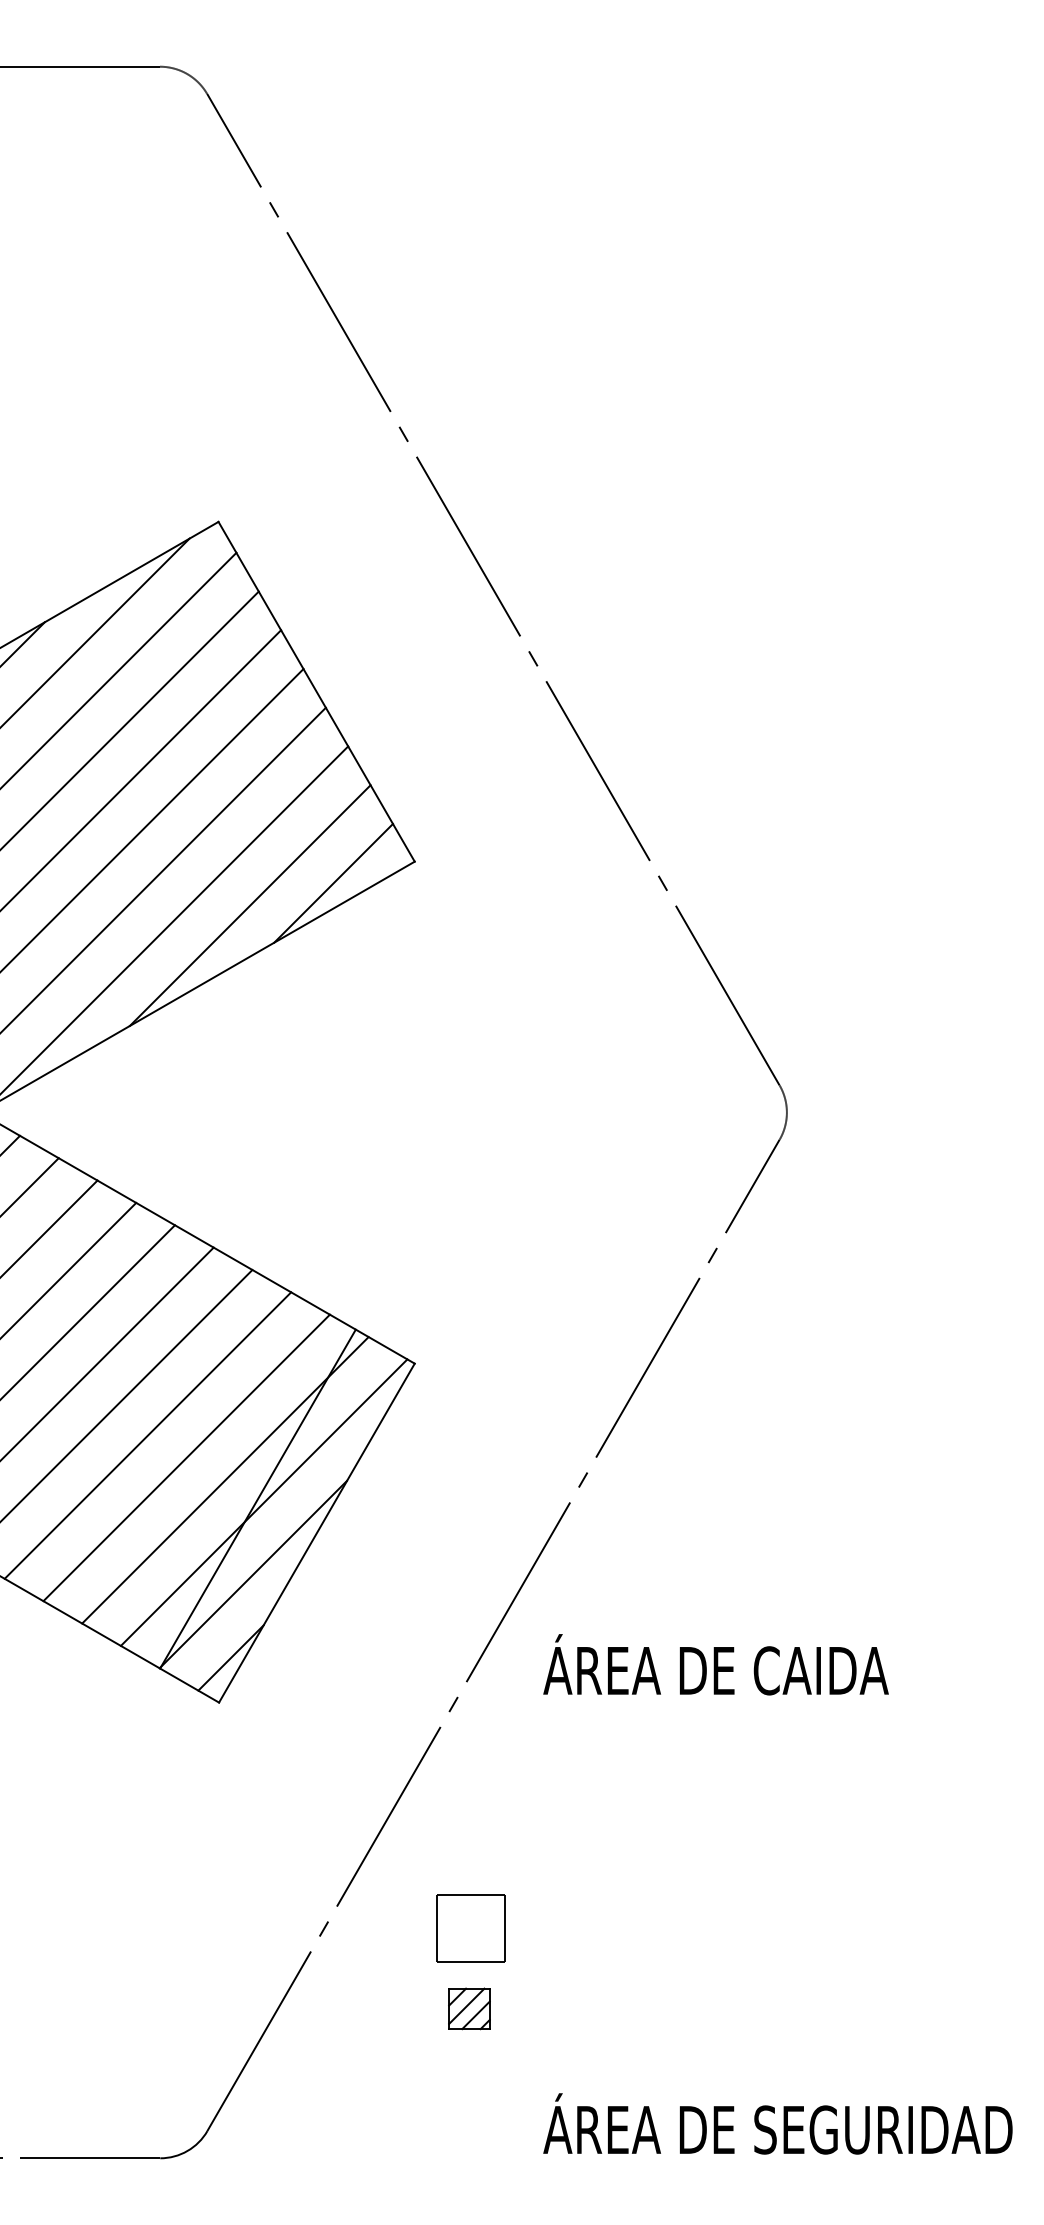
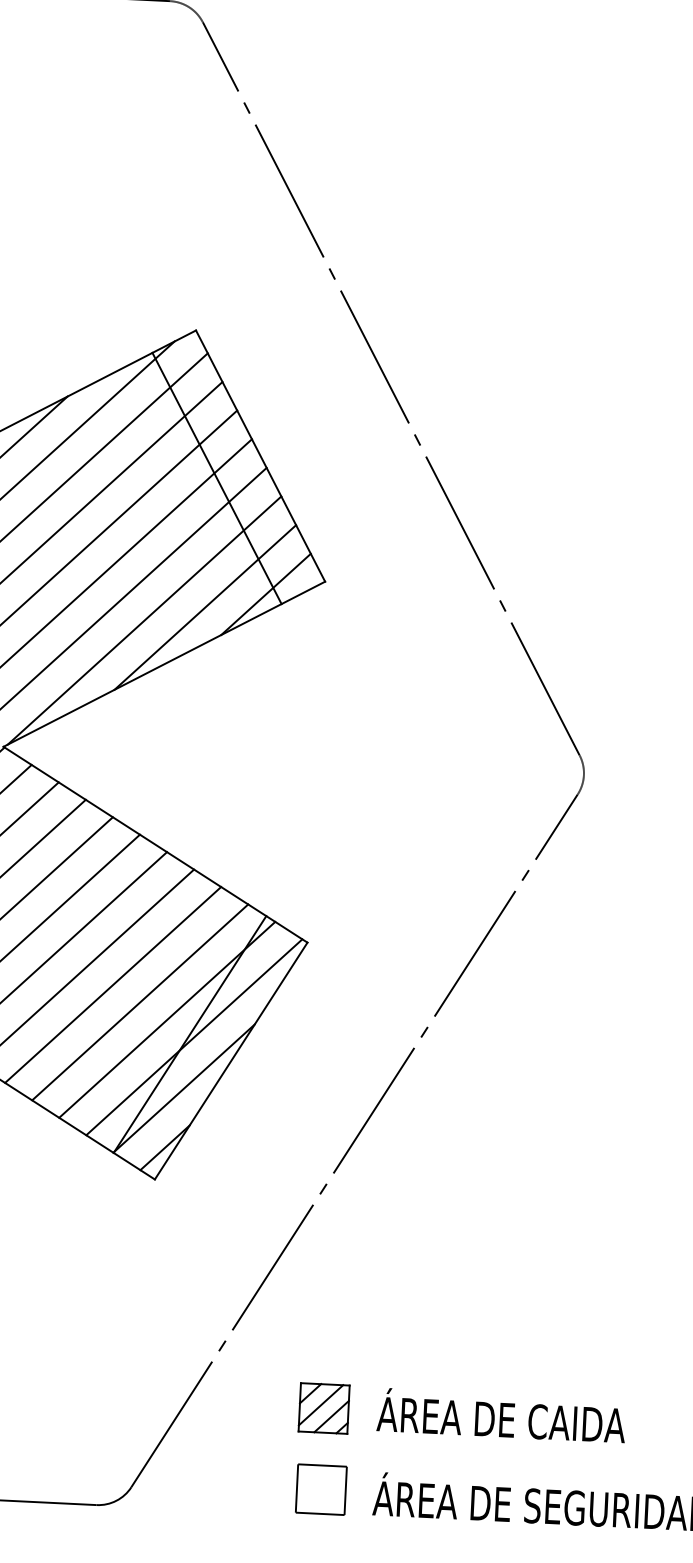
line: (257, 725) -> (216, 478), added
text: (715, 1664) -> (501, 1415), moved
part: (470, 1928) -> (320, 1489), moved
part: (469, 2008) -> (324, 1408), size x1.67

